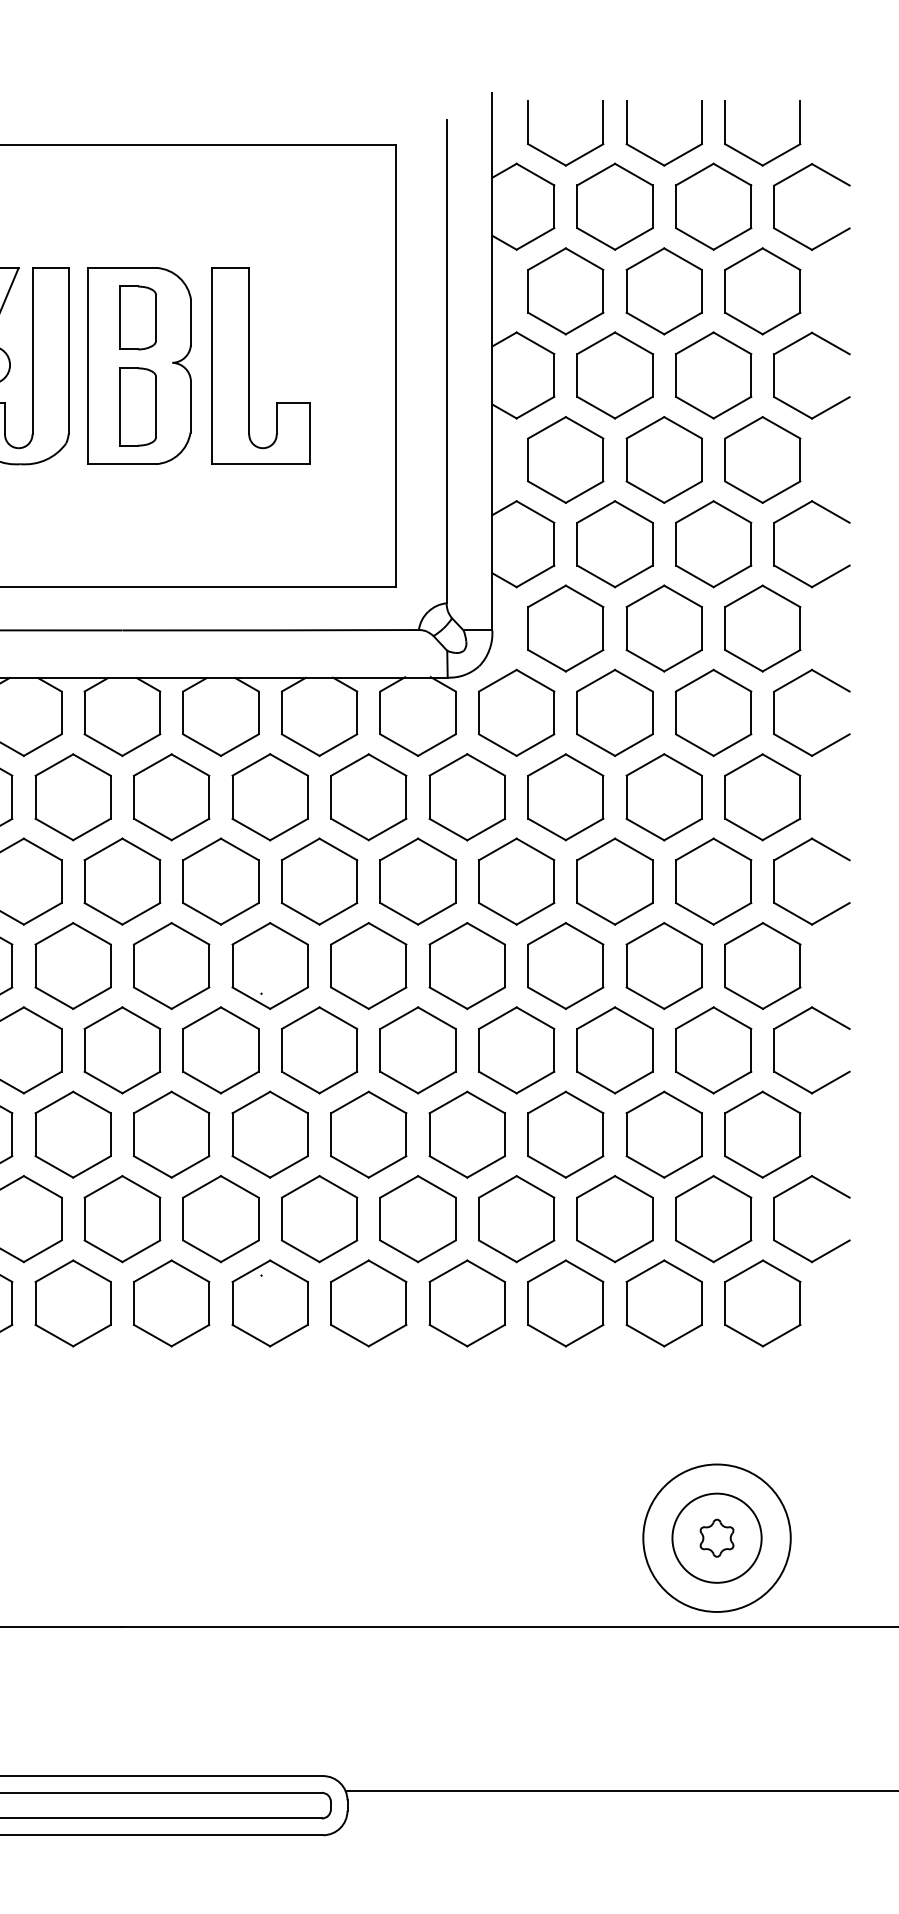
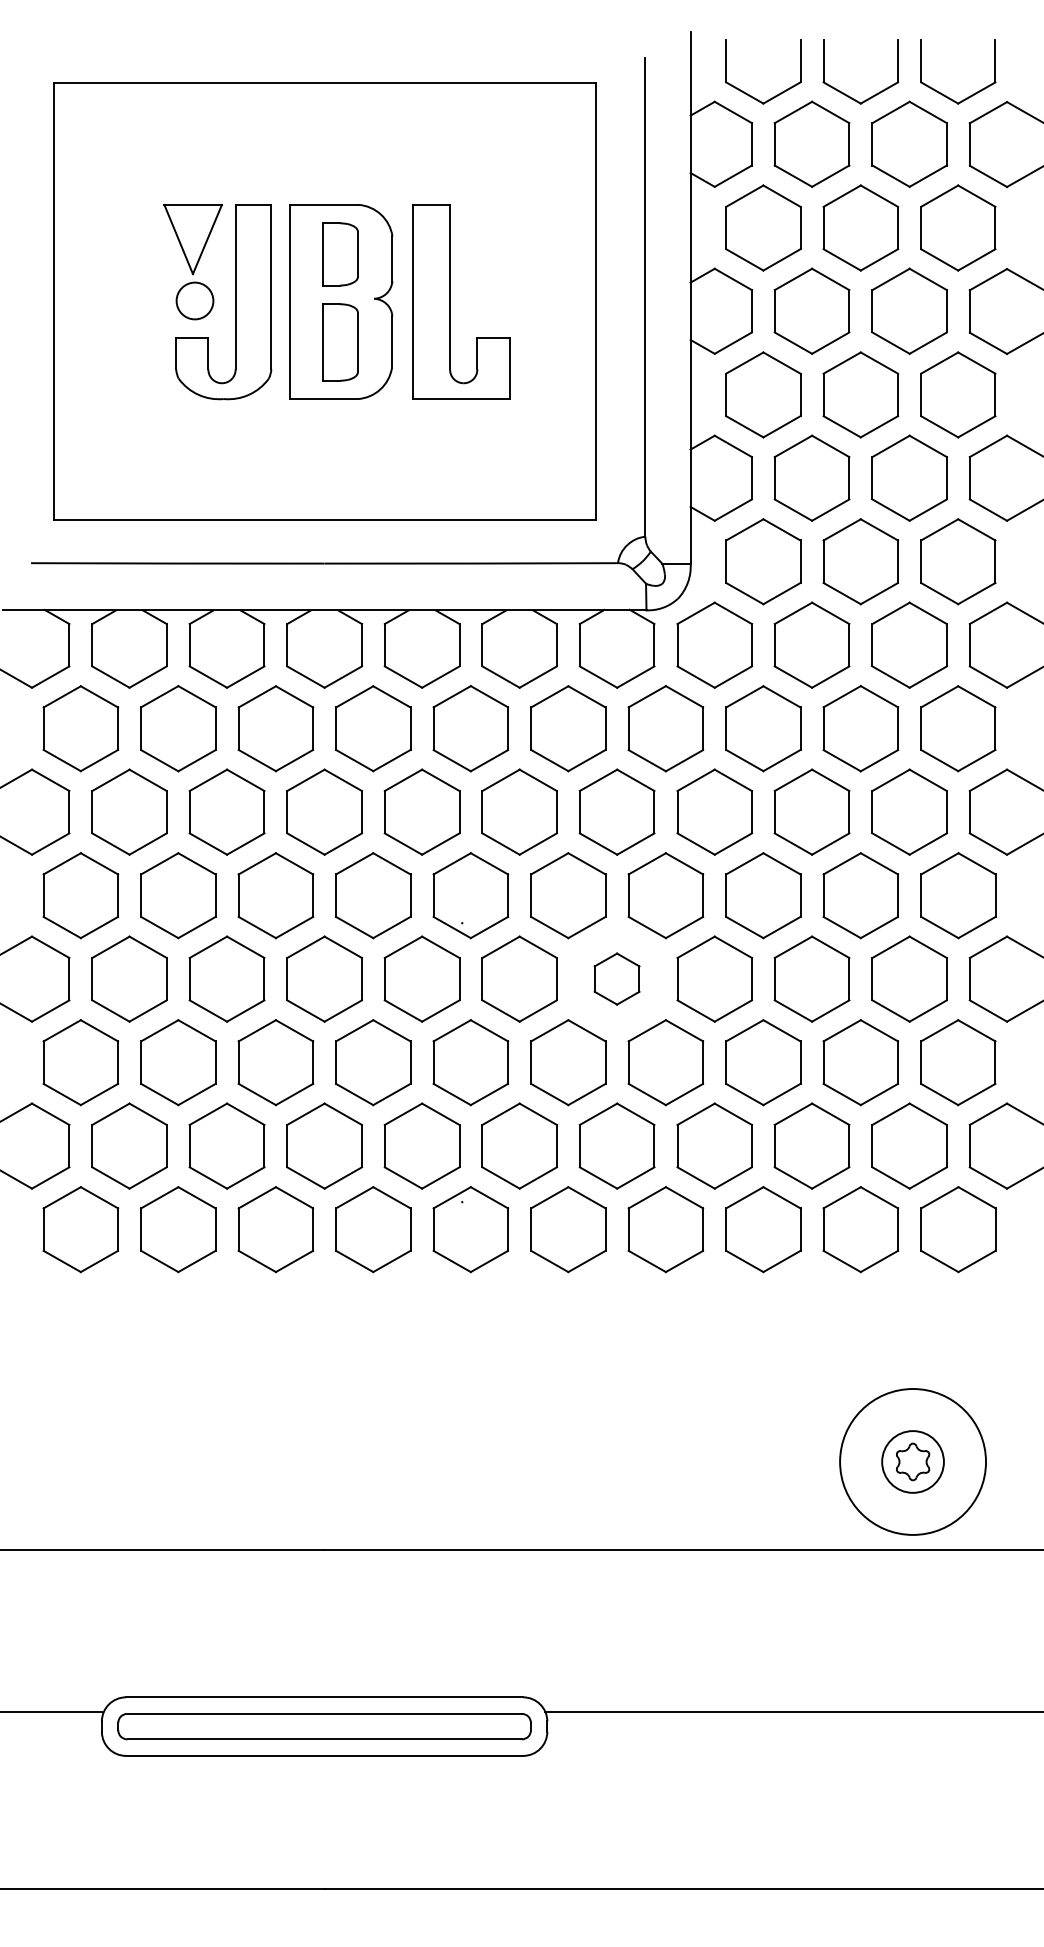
part: (417, 1049) -> (616, 978), size x0.6
circle: (716, 1537) -> (912, 1461), size x0.7

